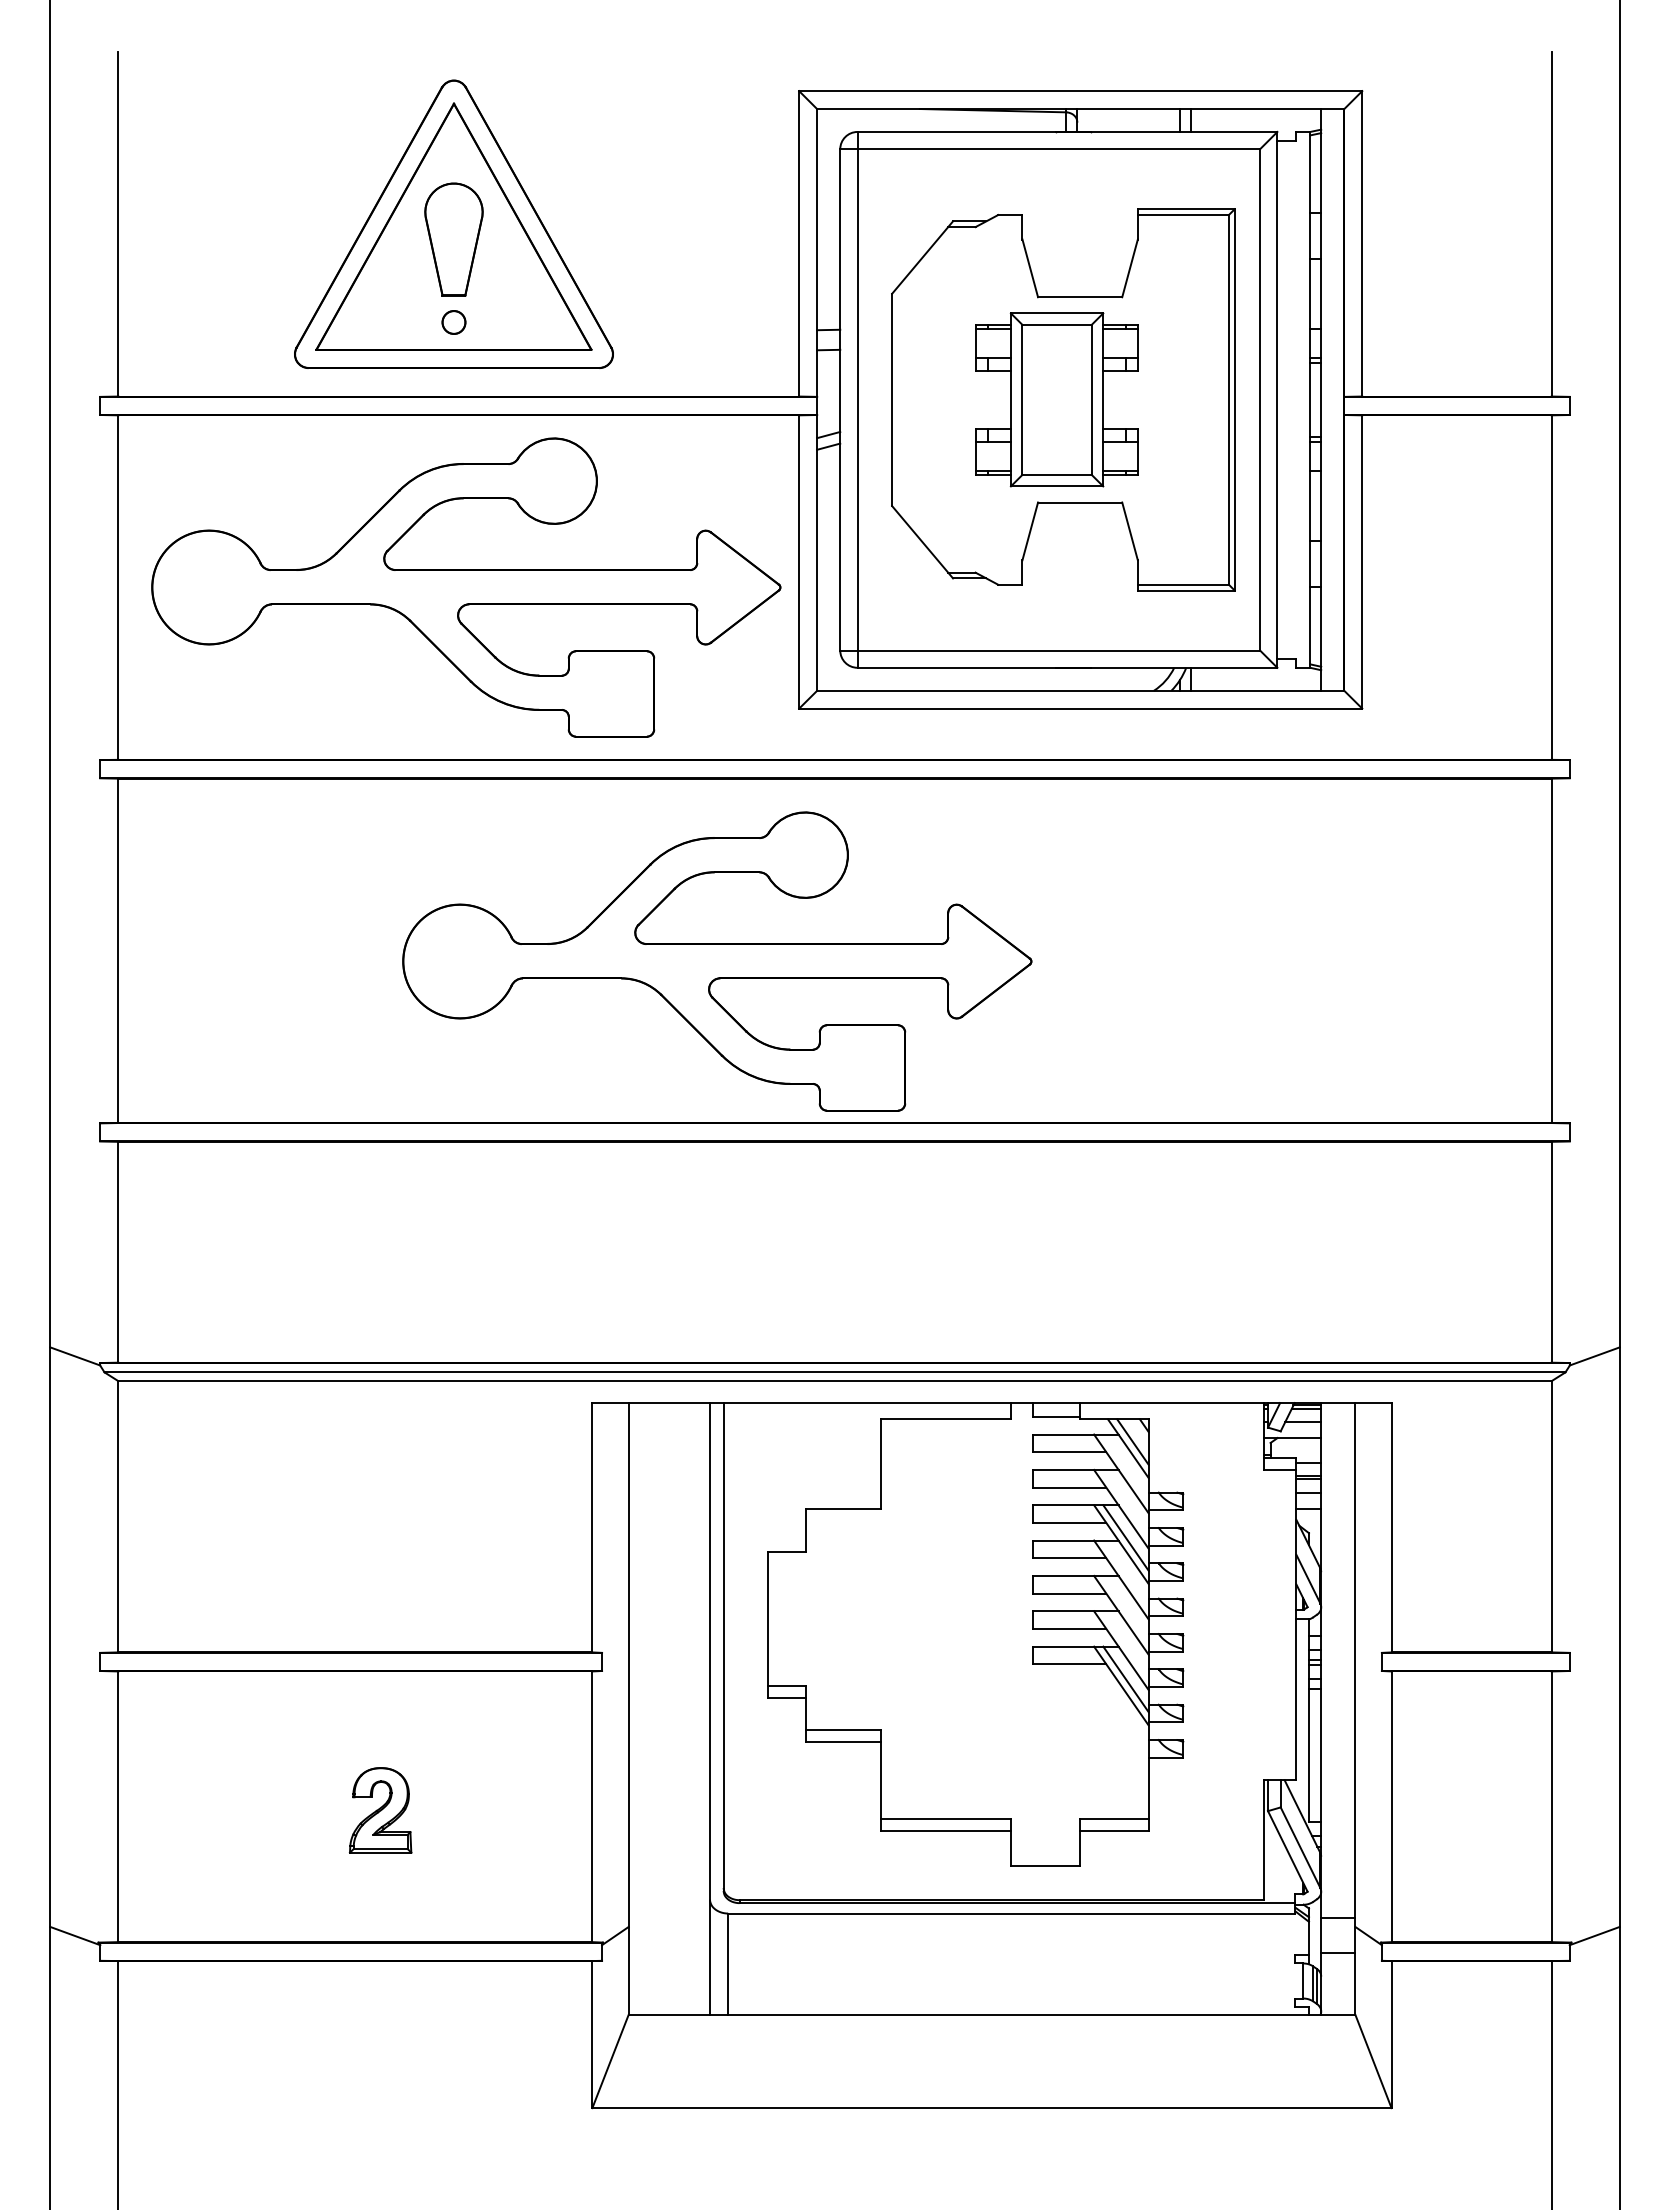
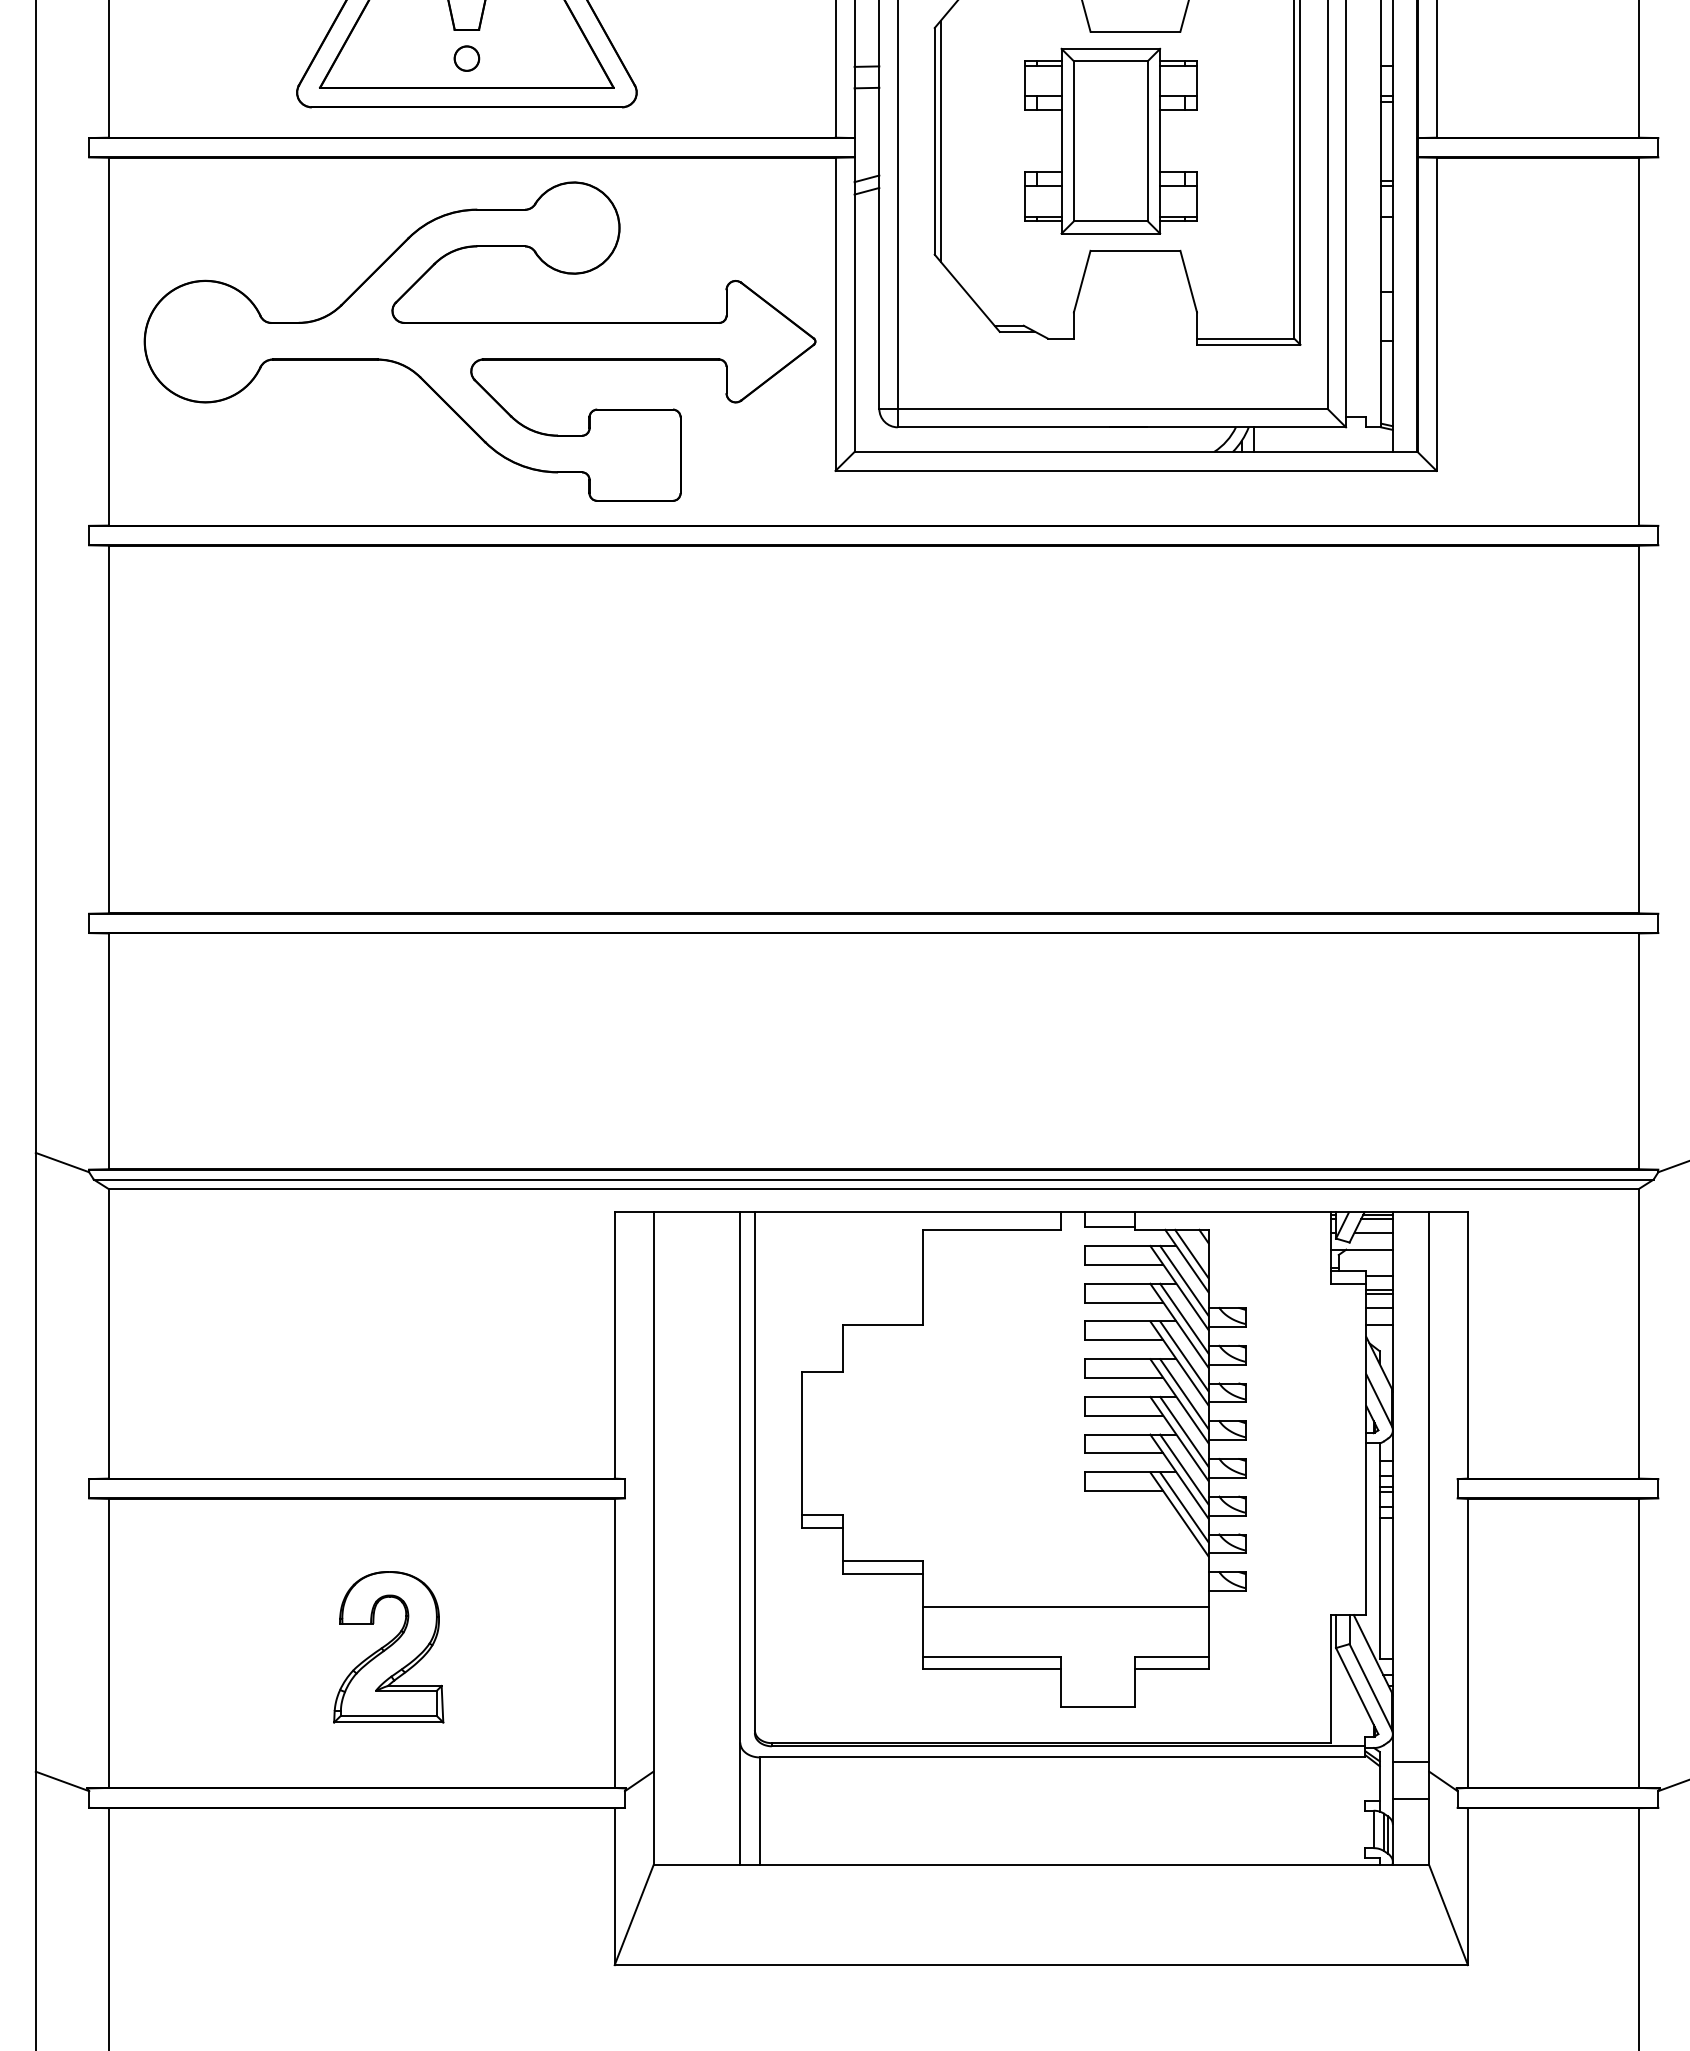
line: (897, 399) -> (940, 140), added
part: (717, 961) -> (748, 740), removed
line: (1125, 1467) -> (1183, 1281), added
line: (1125, 1502) -> (1183, 1318), added
line: (1125, 1573) -> (1183, 1394), added
line: (1125, 1608) -> (1183, 1431), added
line: (1125, 1643) -> (1183, 1469), added
line: (1014, 1772) -> (1065, 1606), added
part: (380, 1810) -> (388, 1647), size x1.67

